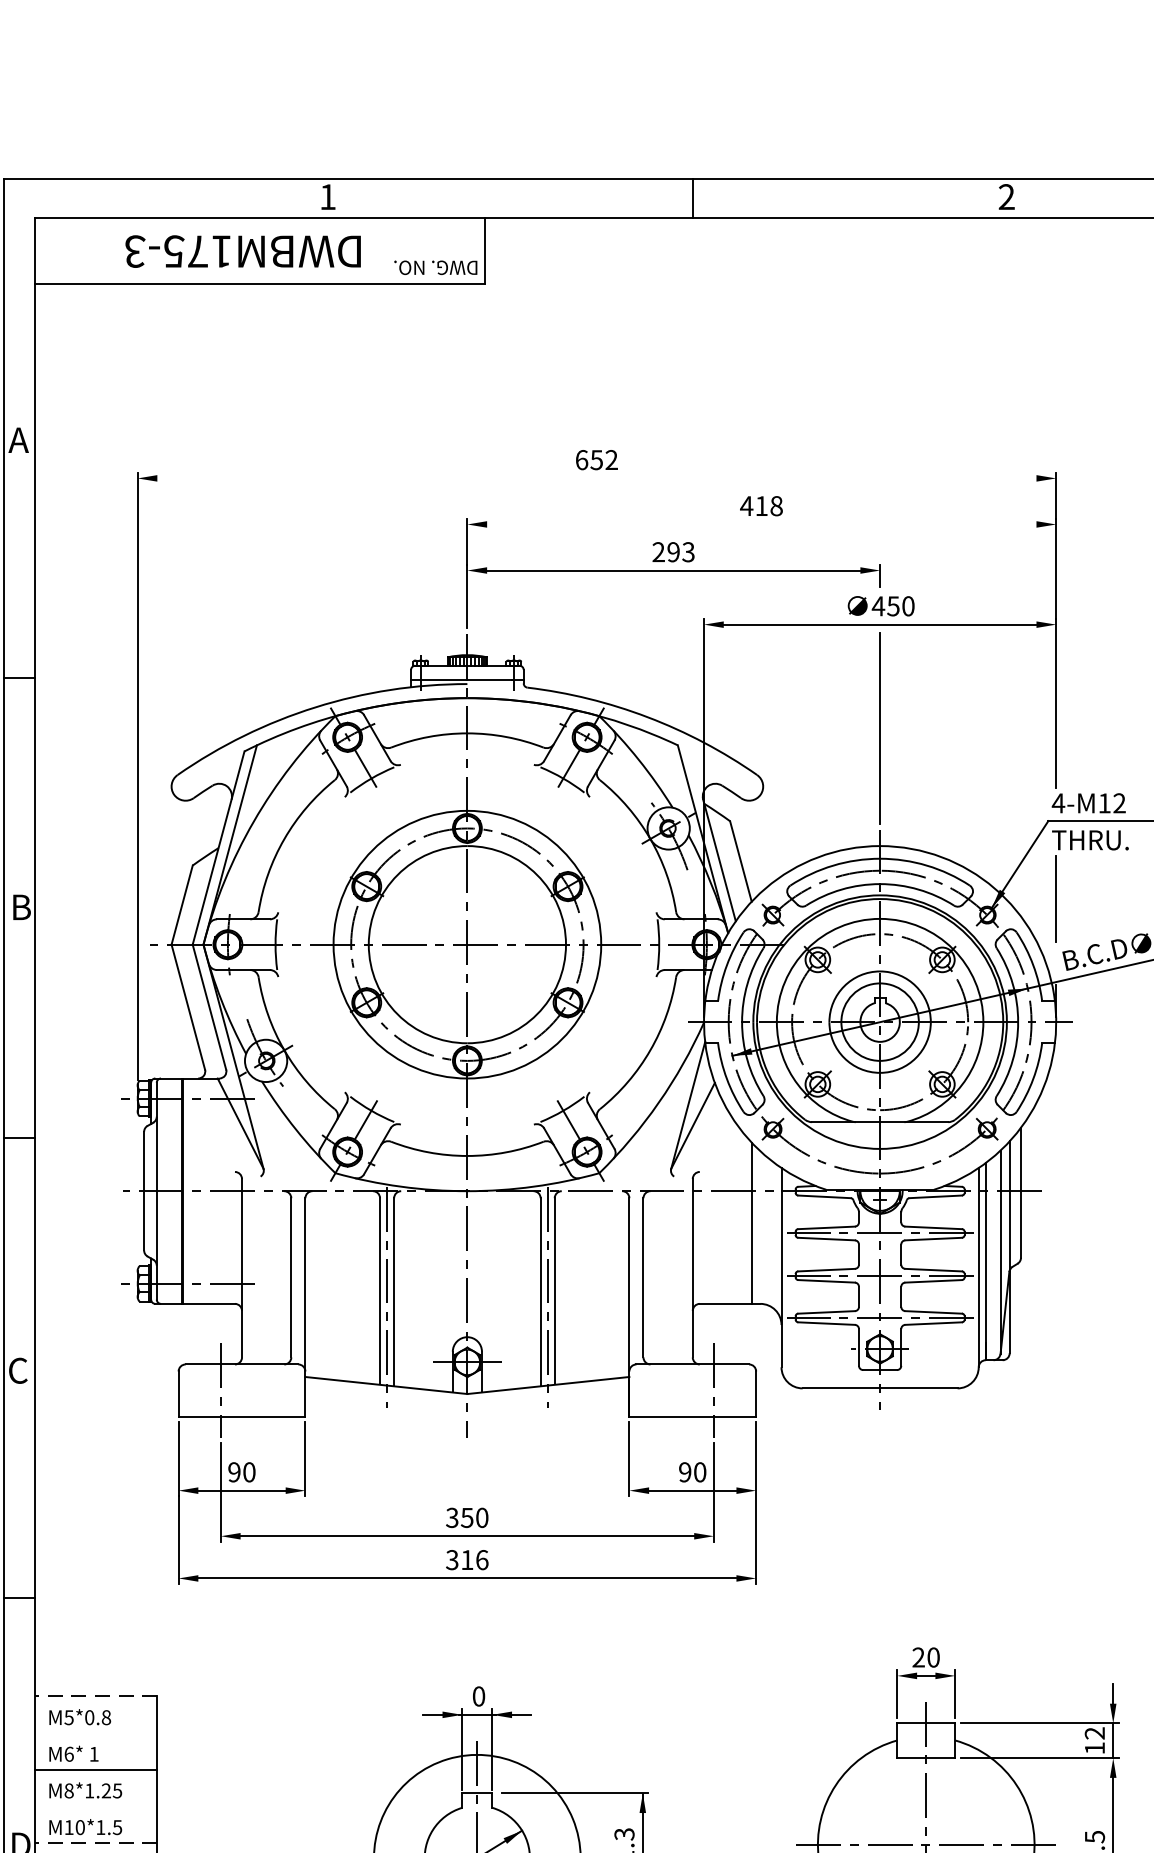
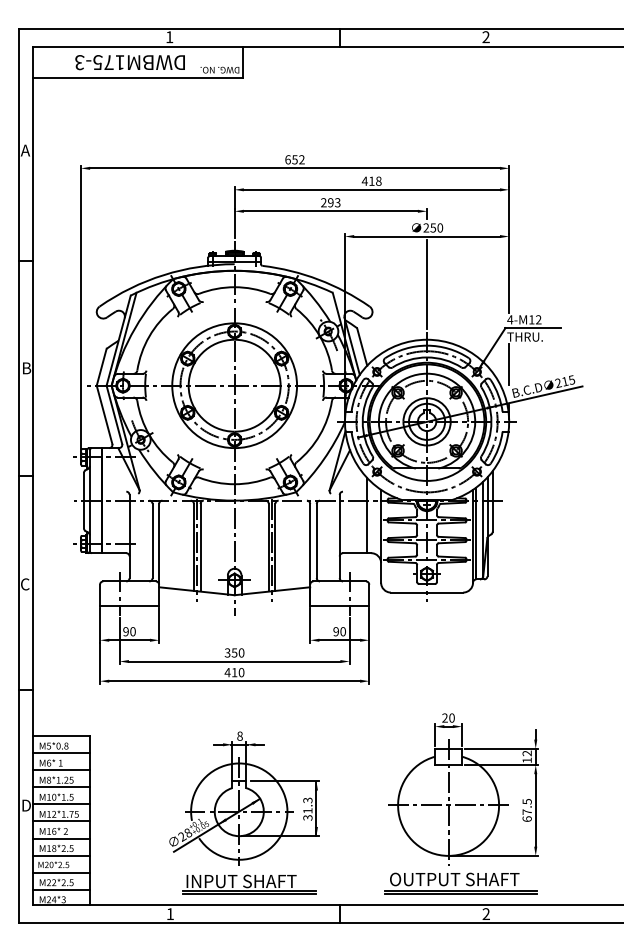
line: (595, 478) -> (294, 168), added
line: (760, 523) -> (371, 189), added
text: (878, 605) -> (426, 227), 450 -> 250
text: (467, 1559) -> (234, 672), 316 -> 410
line: (95, 1697) -> (61, 736), dashed -> solid
text: (477, 1697) -> (239, 736), 0 -> 8
line: (95, 1733) -> (61, 753), added
line: (95, 1806) -> (61, 787), added
line: (95, 1842) -> (61, 804), dashed -> solid

